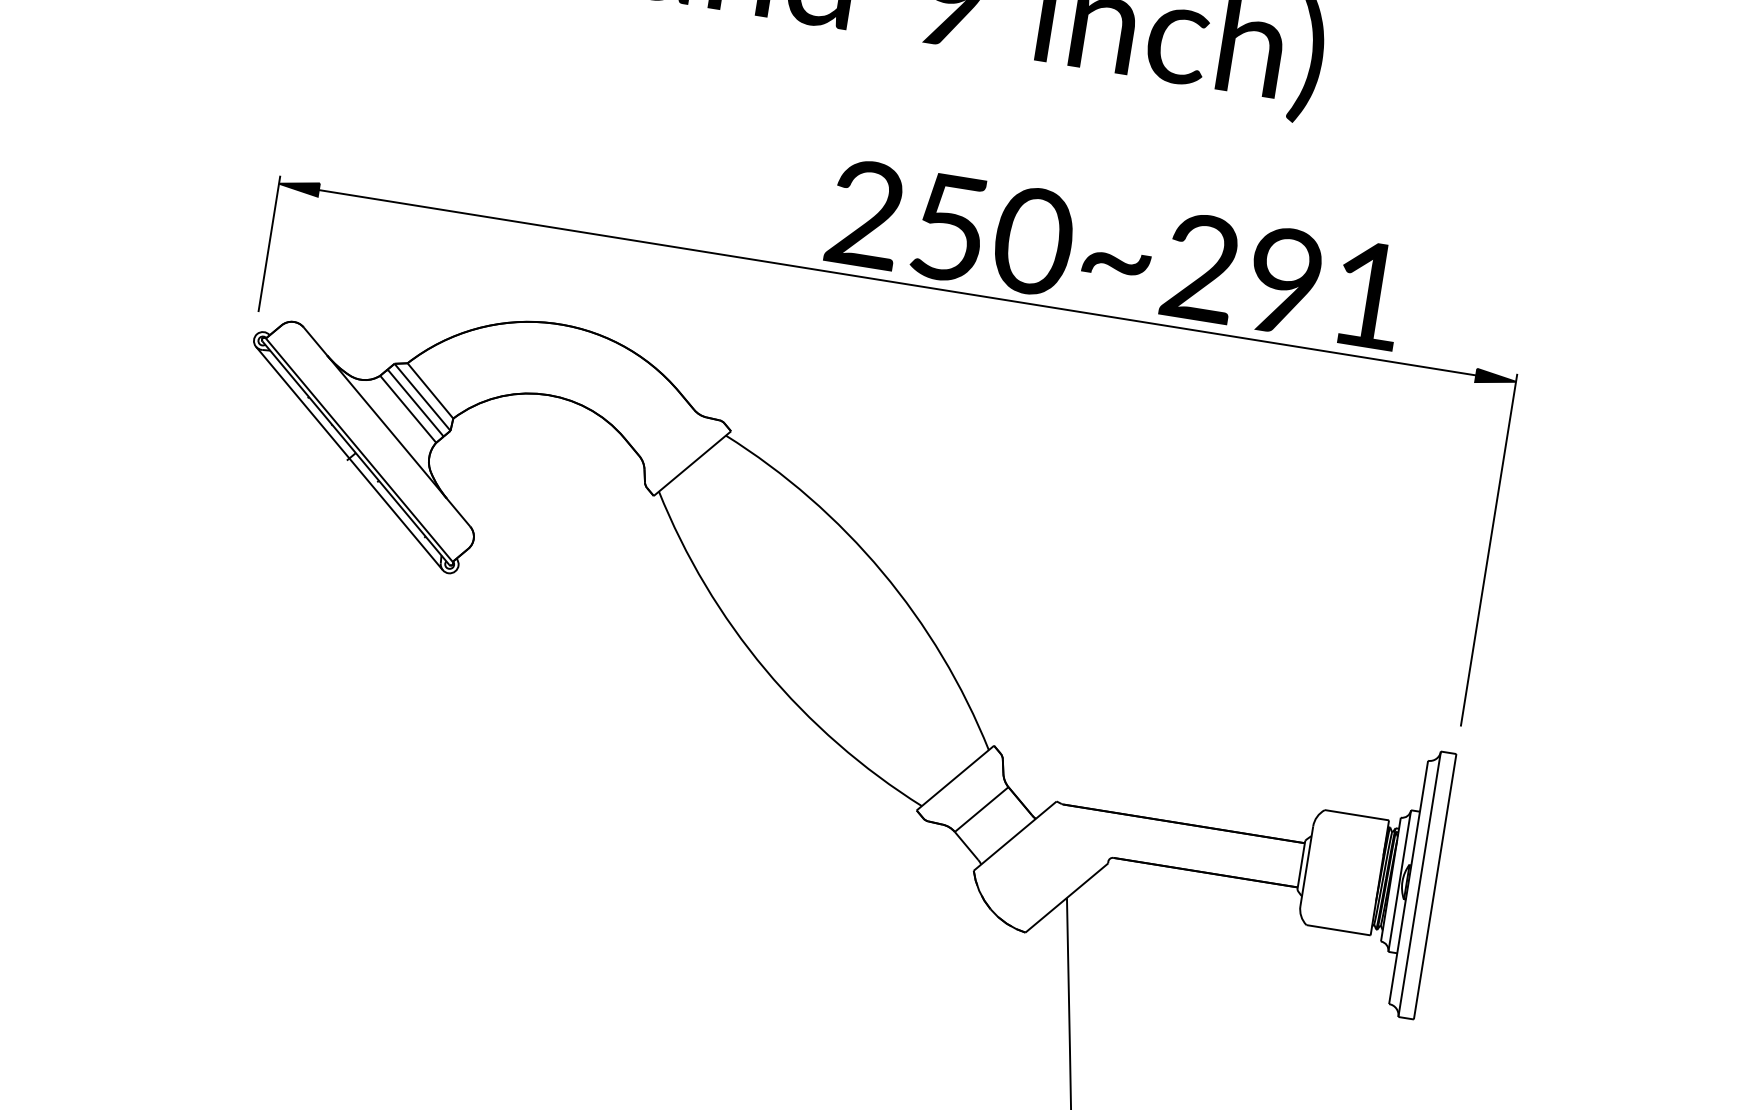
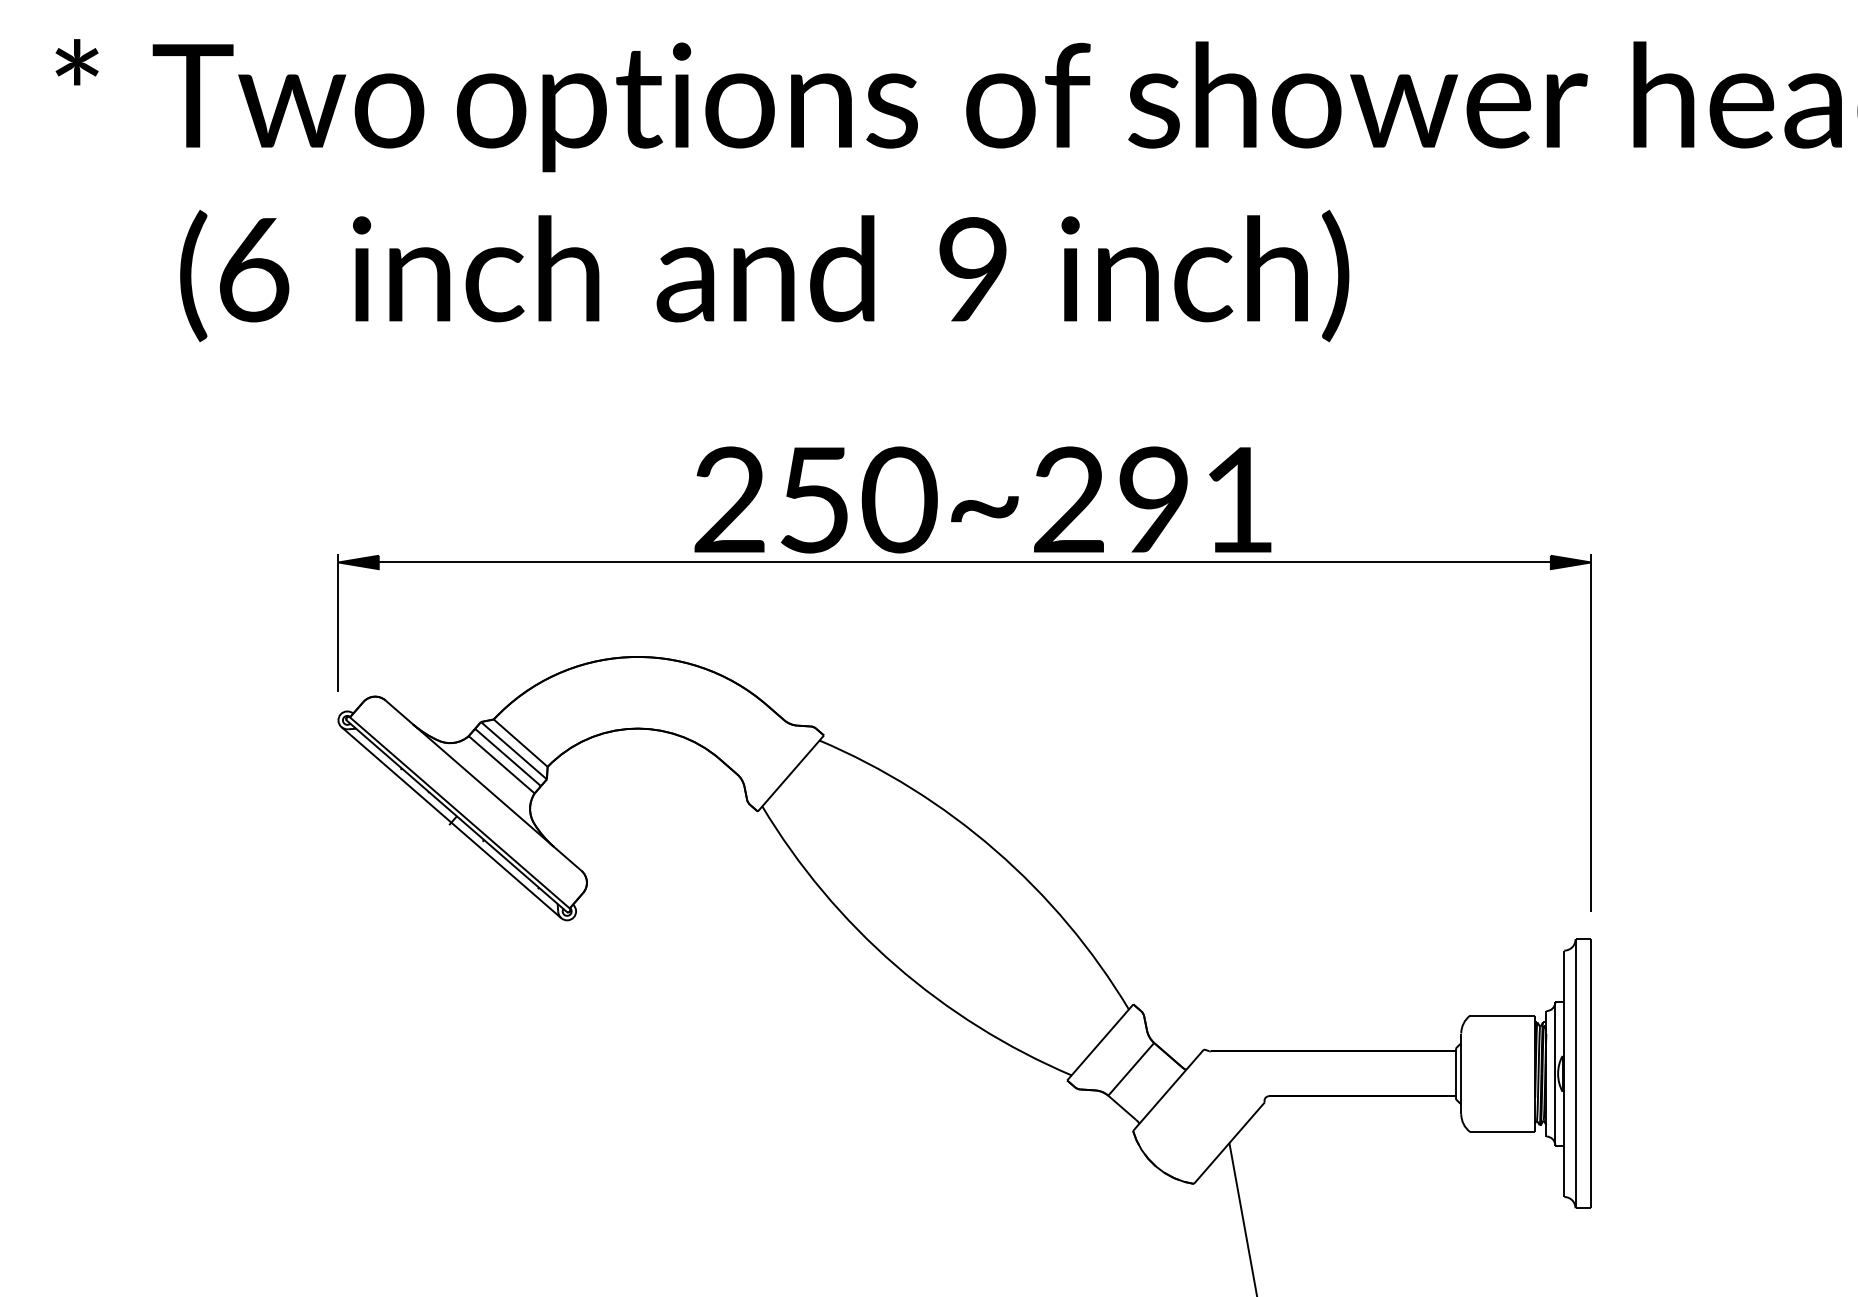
text: (1115, 253) -> (982, 499), moved

